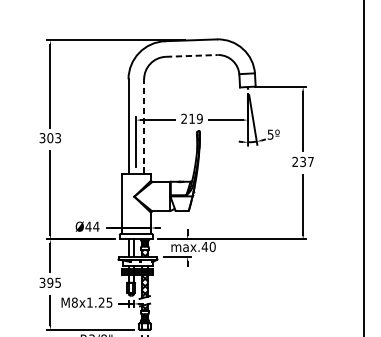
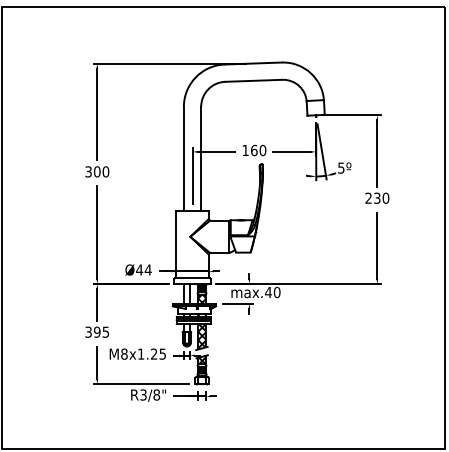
line: (191, 55) -> (253, 80), dashed -> solid
text: (192, 118) -> (254, 150), 219 -> 160
line: (144, 126) -> (201, 158), dashed -> solid
text: (57, 137) -> (105, 171), 303 -> 300
text: (310, 161) -> (385, 197), 237 -> 230

